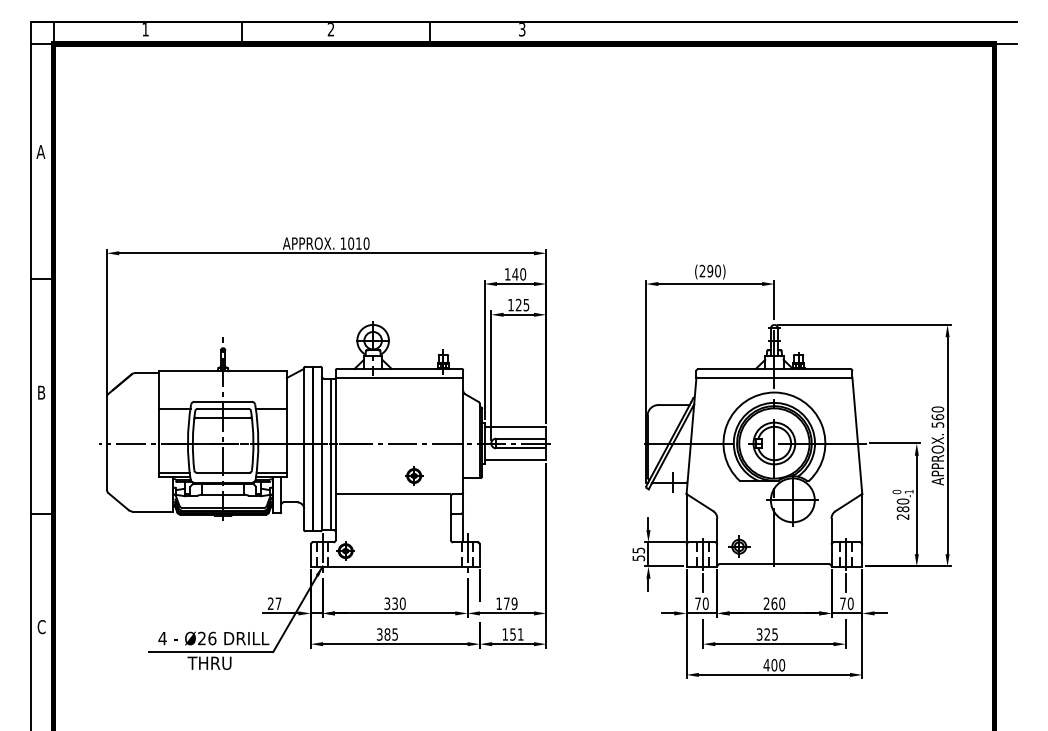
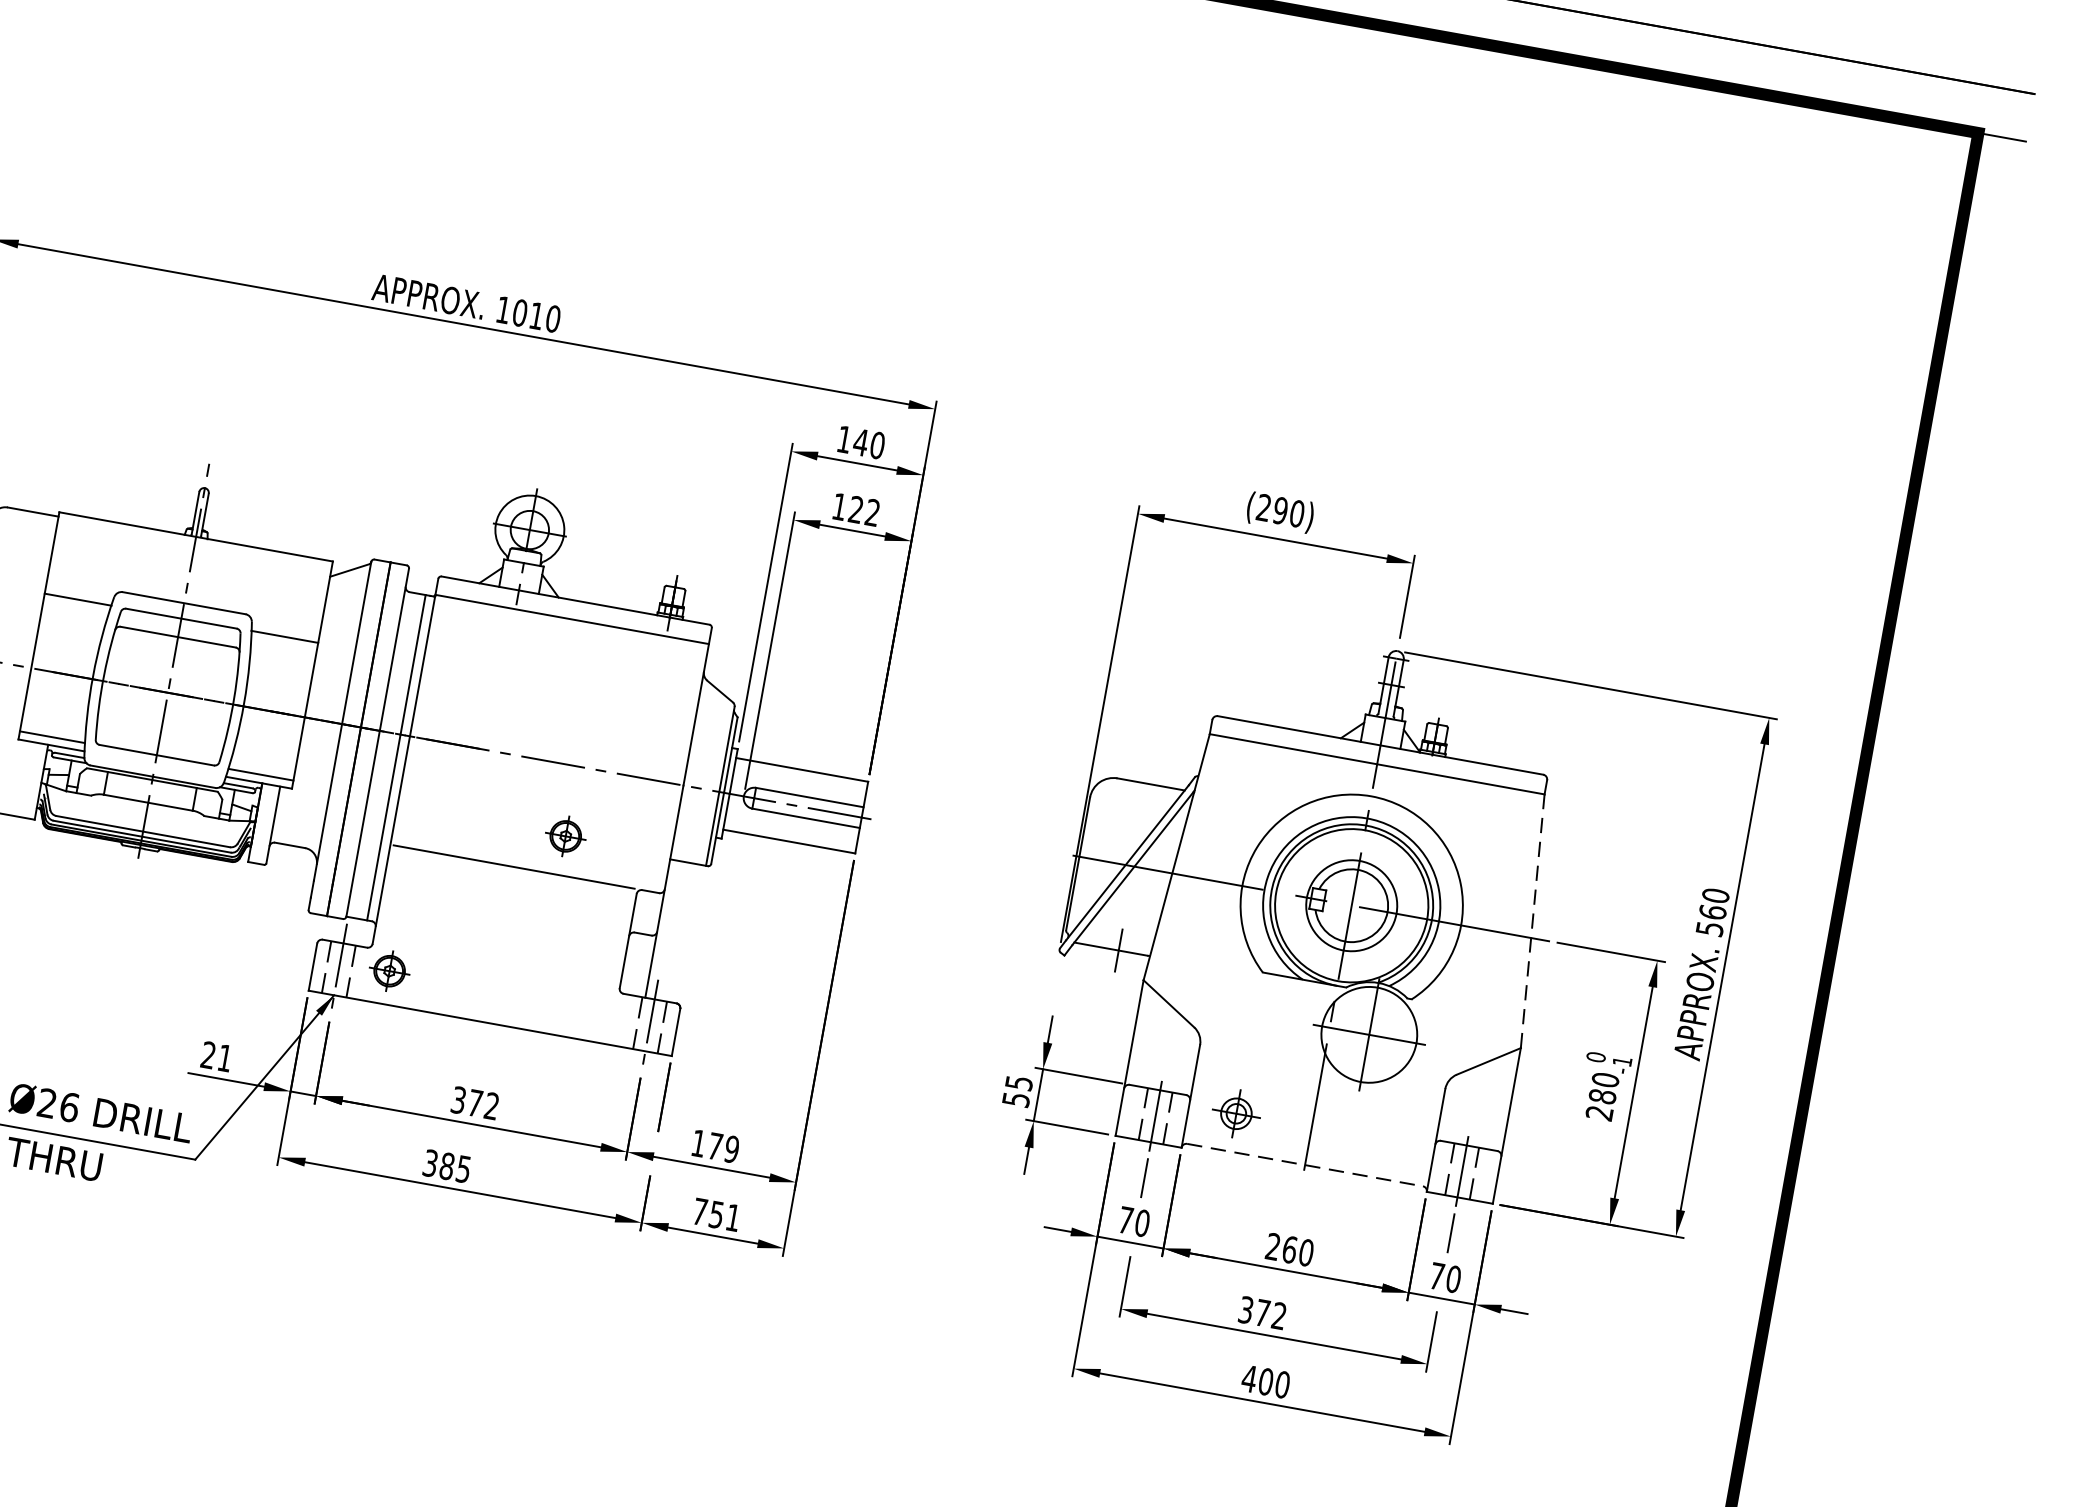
text: (526, 304) -> (873, 511), 125 -> 122
line: (857, 435) -> (1533, 920), solid -> dashed
line: (774, 564) -> (1305, 1165), solid -> dashed
text: (278, 603) -> (225, 1057), 27 -> 21
text: (398, 603) -> (482, 1104), 330 -> 372
text: (505, 634) -> (700, 1211), 151 -> 751
text: (770, 634) -> (1269, 1314), 325 -> 372

